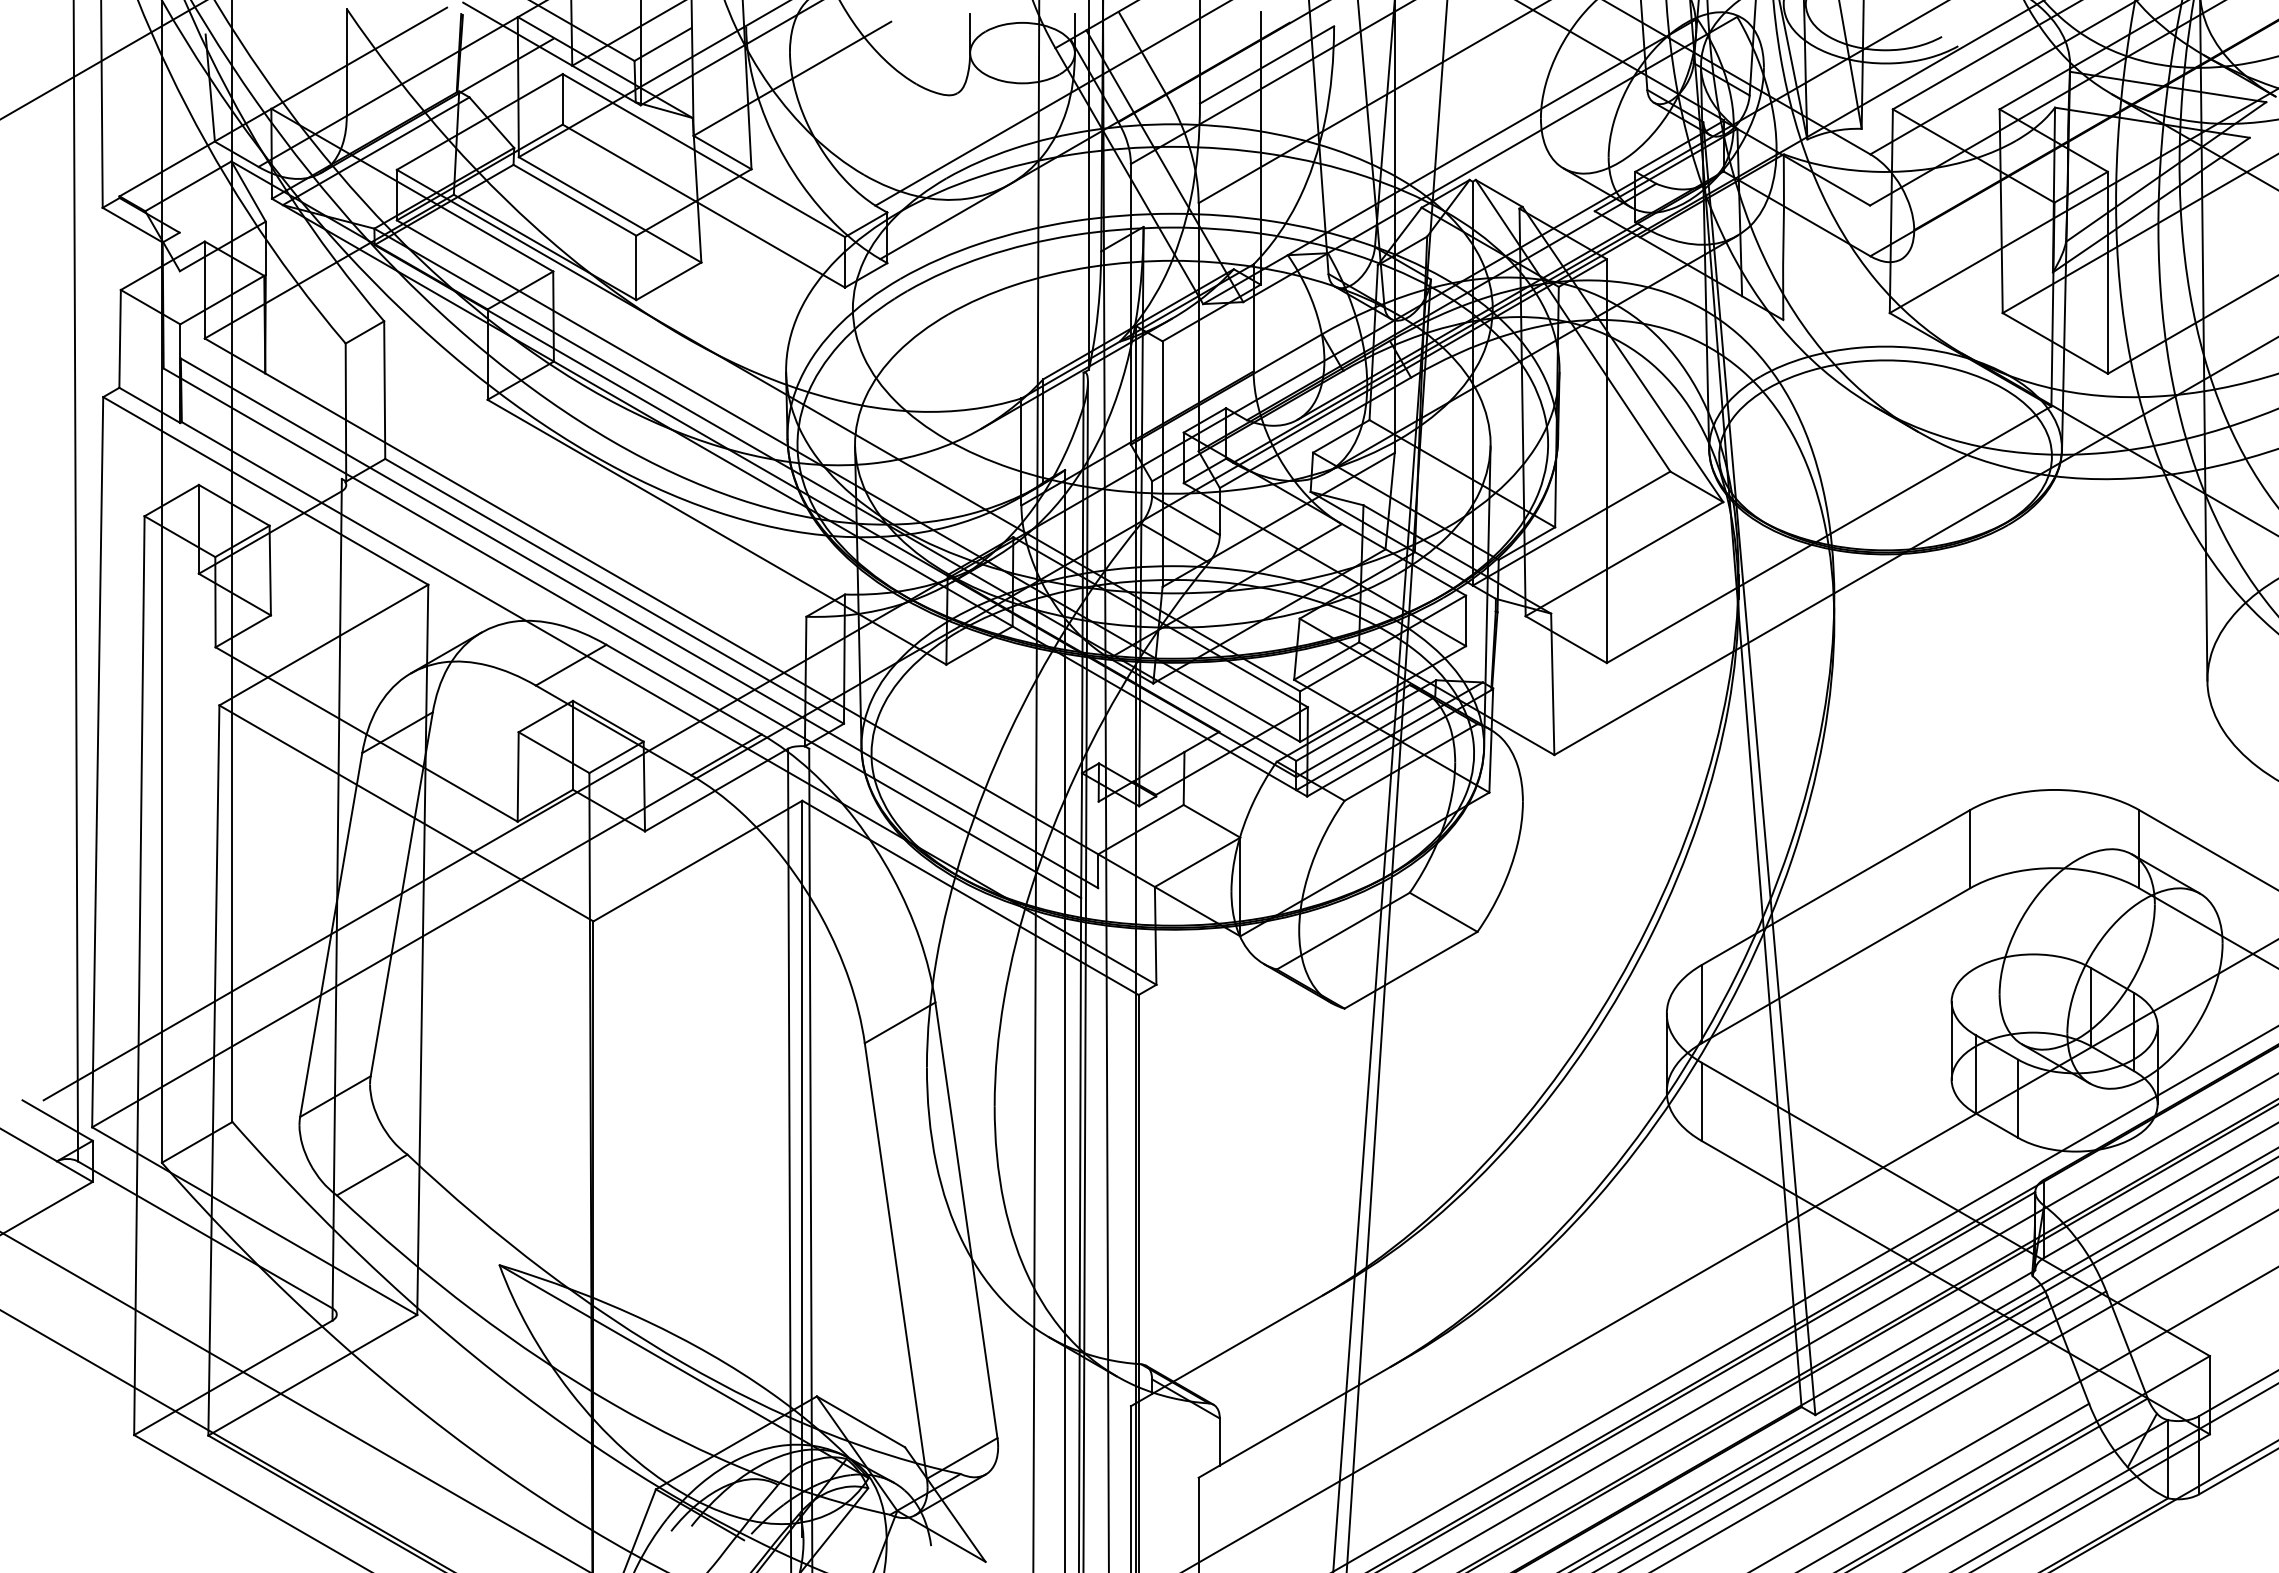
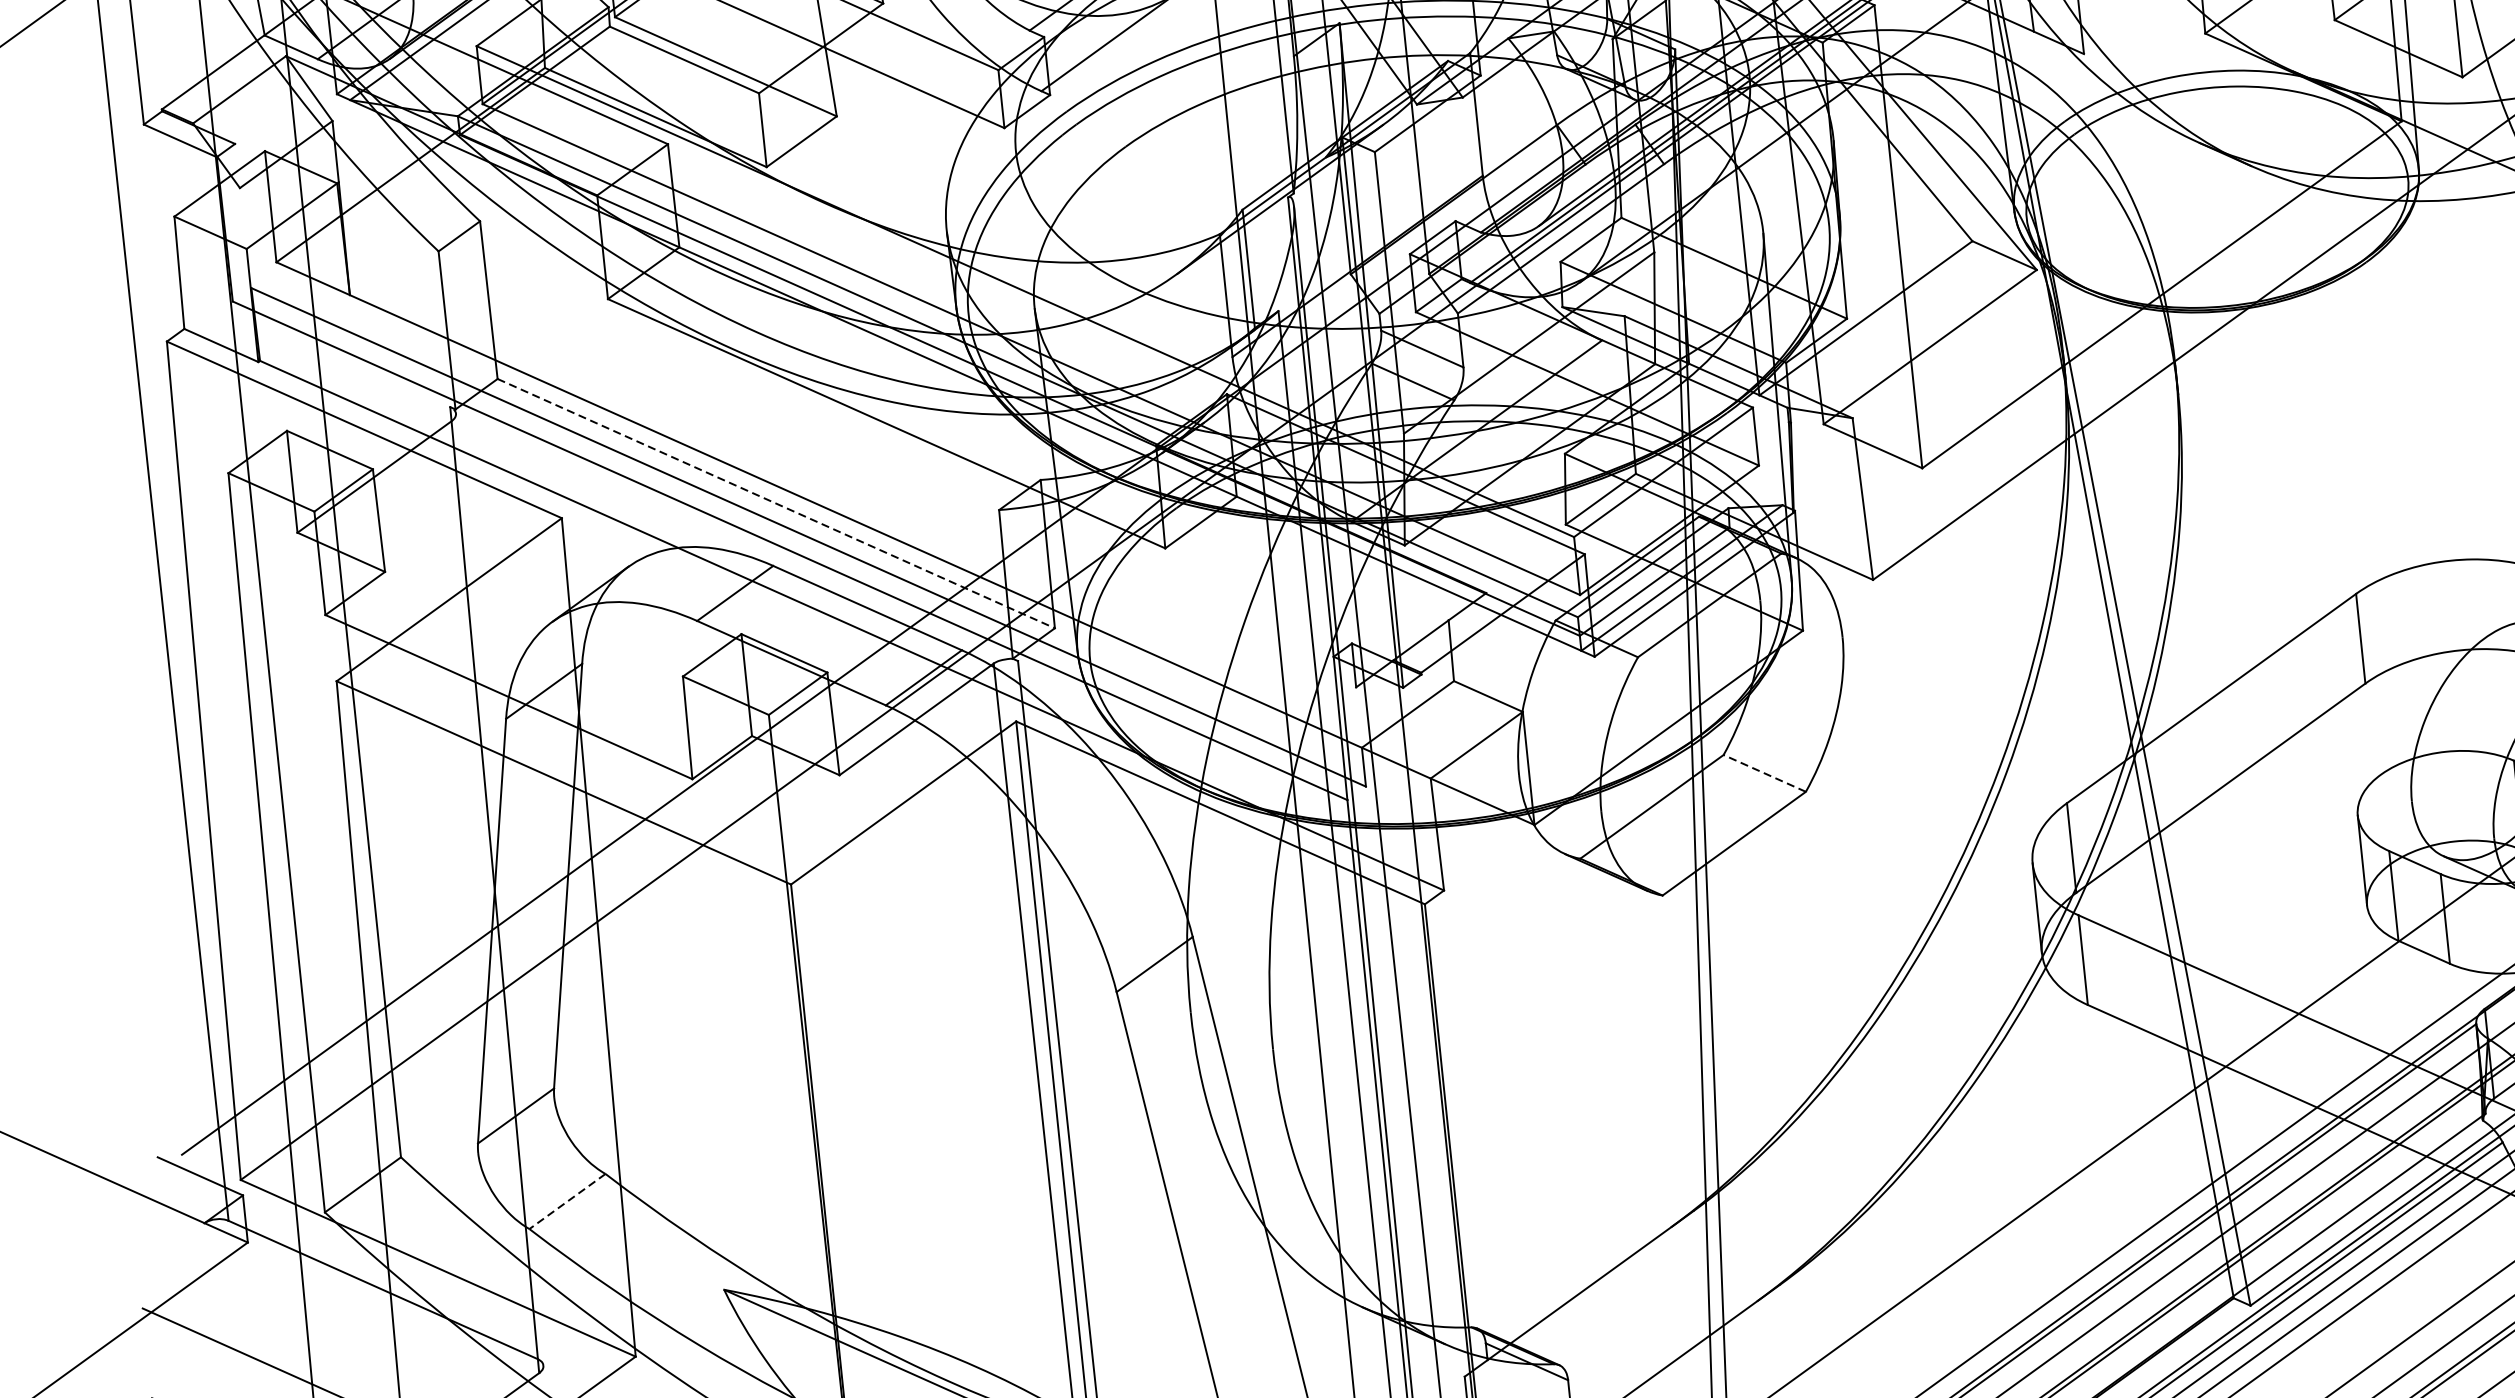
line: (614, 591) -> (776, 503), solid -> dashed
line: (1443, 912) -> (1764, 773), solid -> dashed
line: (372, 1175) -> (567, 1202), solid -> dashed

